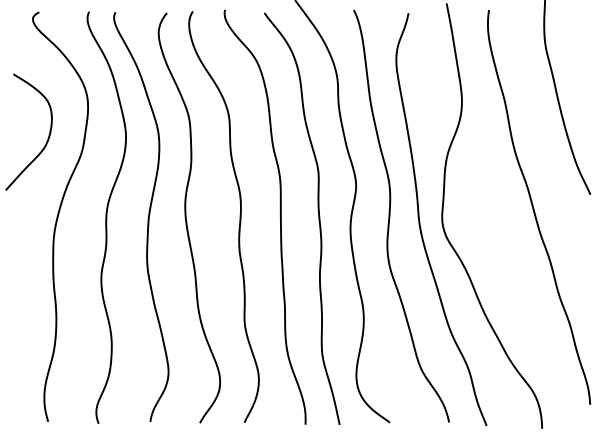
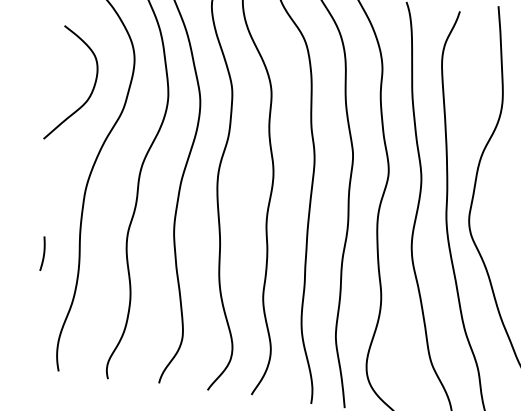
line: (19, 305) -> (43, 253), added

